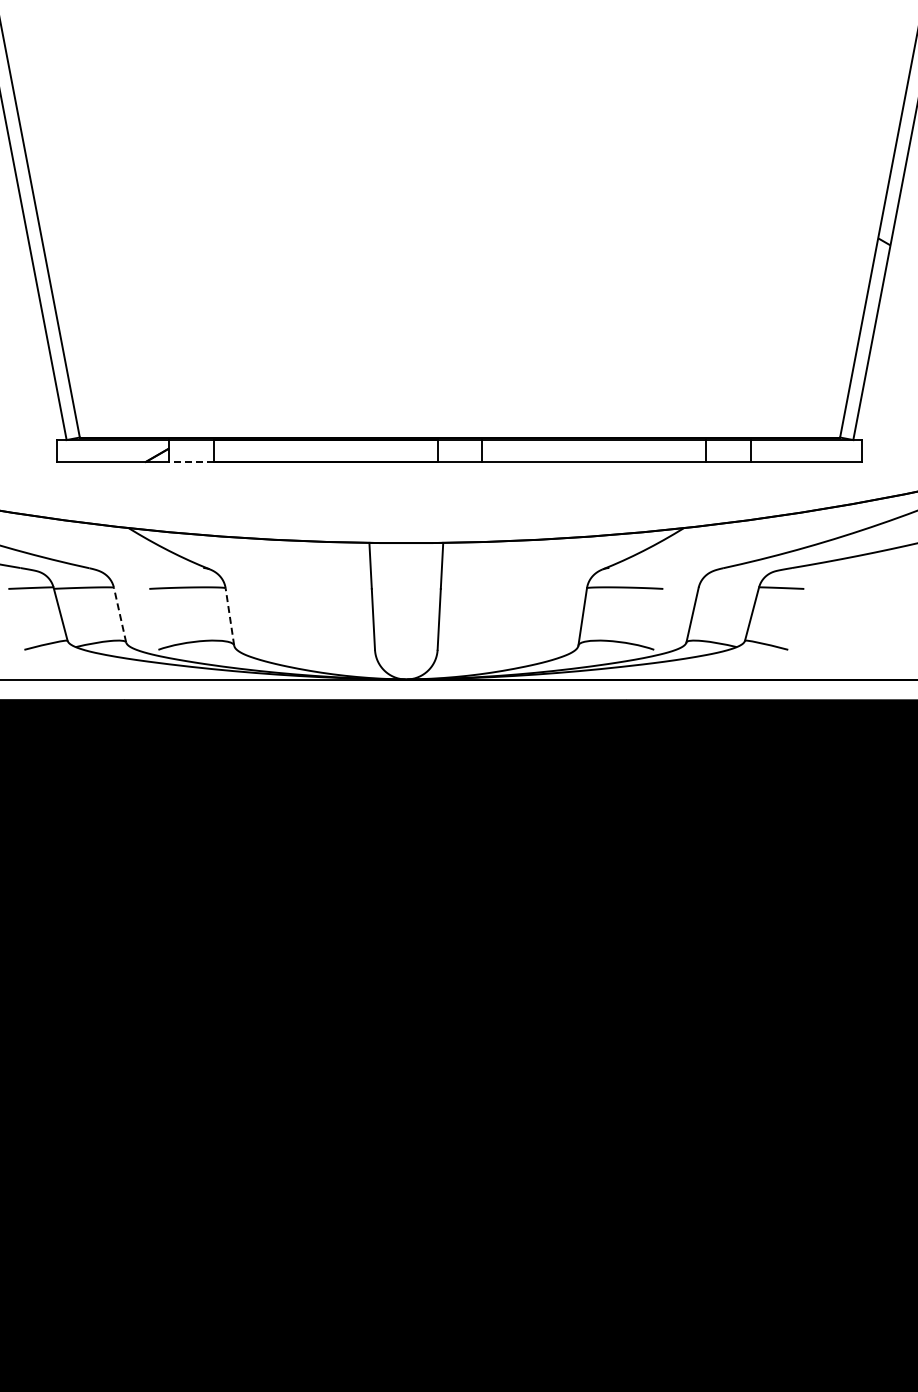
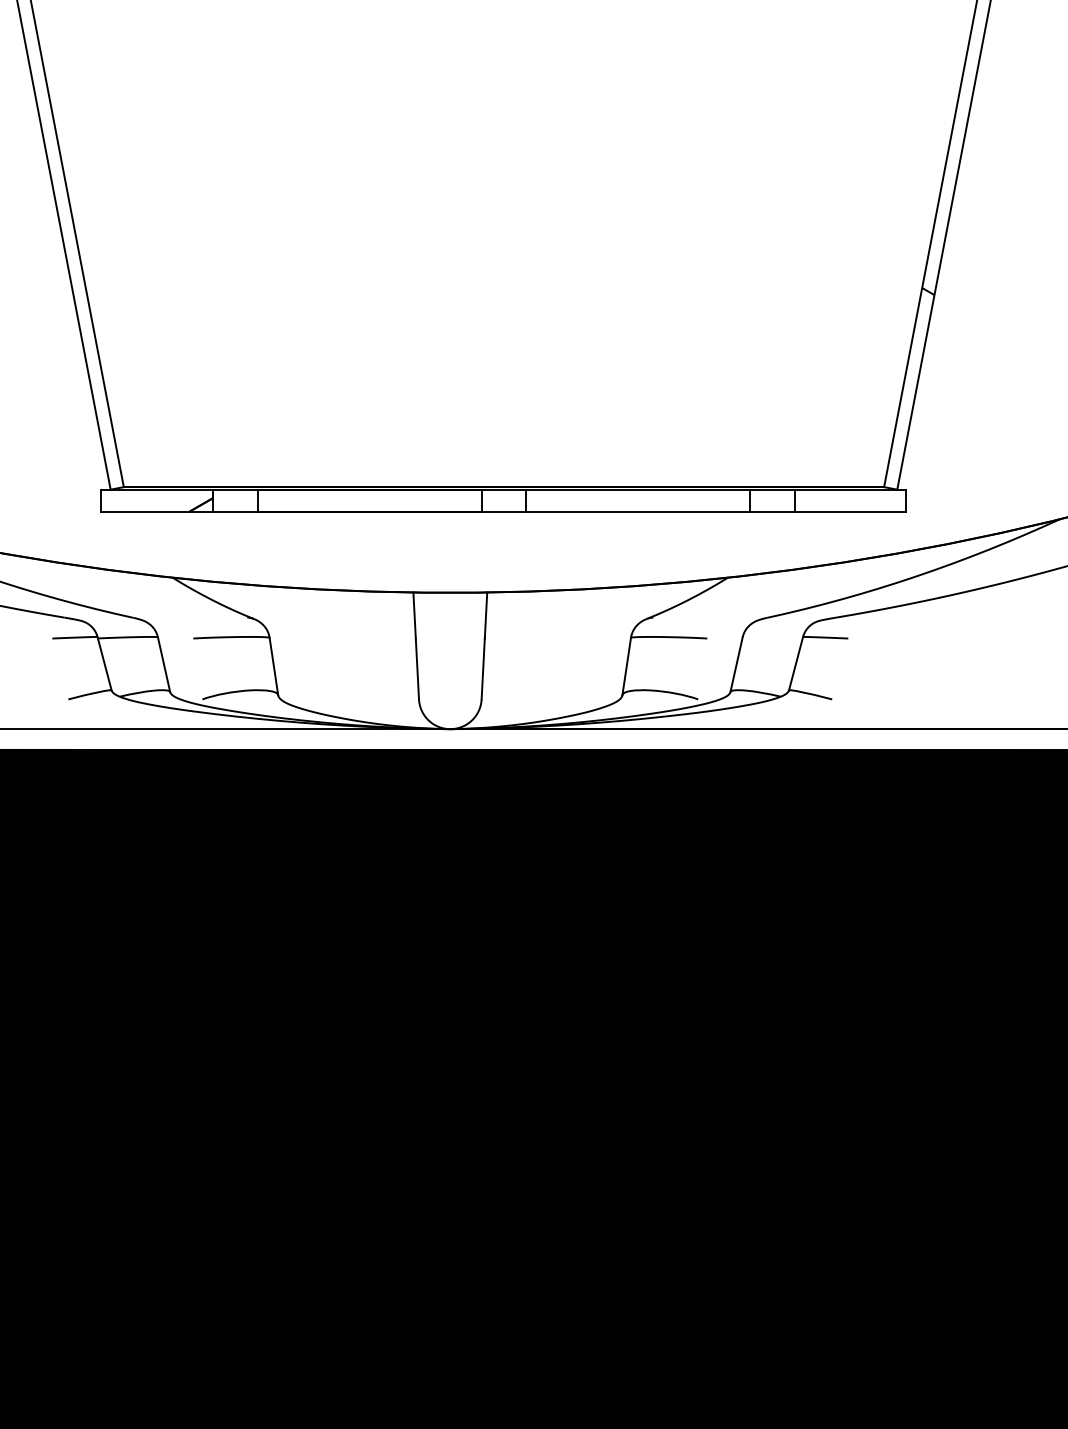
line: (191, 462) -> (235, 512), dashed -> solid
line: (119, 614) -> (163, 664), dashed -> solid
line: (229, 616) -> (273, 666), dashed -> solid

